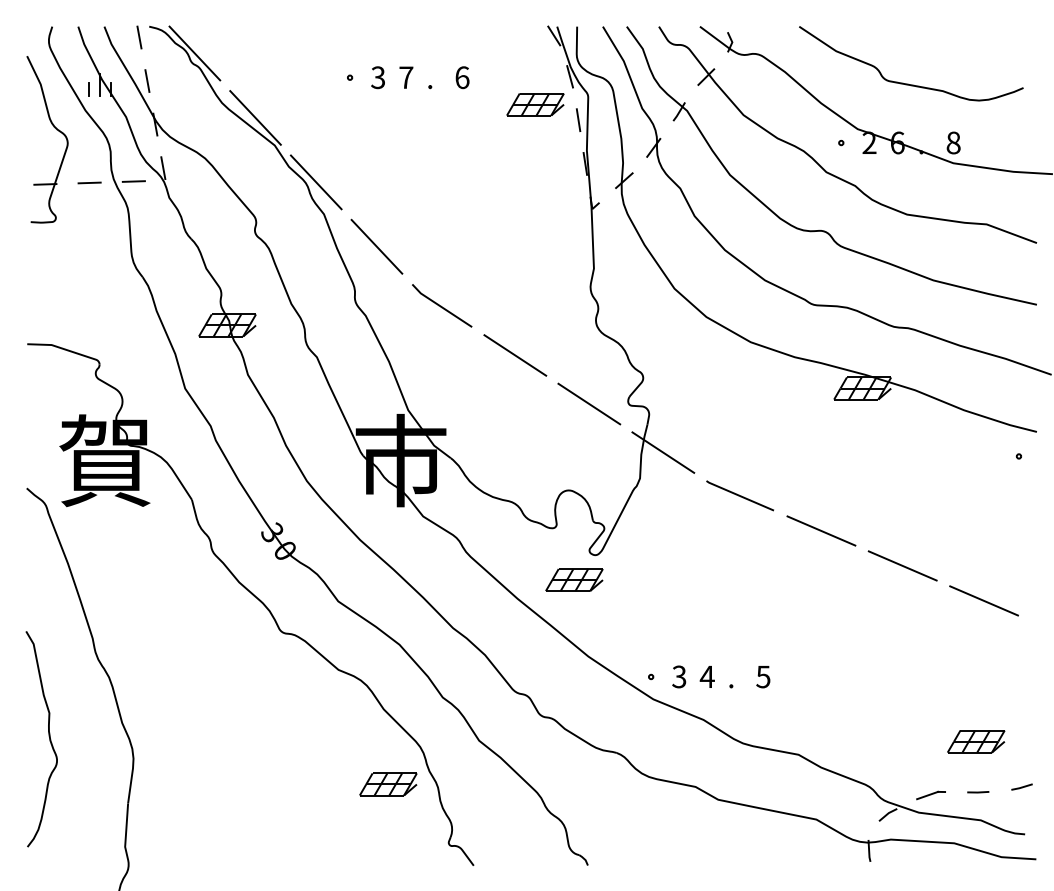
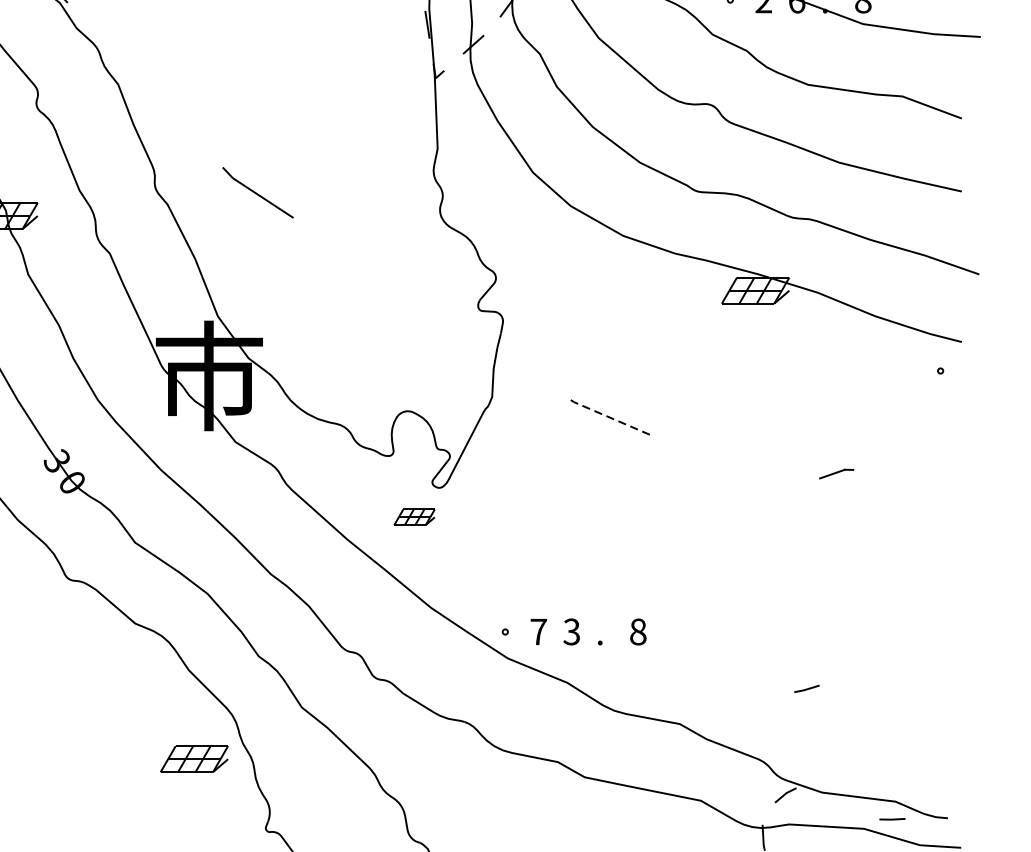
line: (315, 182) -> (108, 46), removed
line: (376, 246) -> (180, 122), removed
line: (515, 355) -> (344, 251), removed
line: (589, 403) -> (432, 308), removed
line: (663, 452) -> (519, 366), removed
line: (739, 495) -> (609, 417), solid -> dashed
line: (821, 530) -> (706, 458), removed
line: (902, 565) -> (802, 500), removed
part: (574, 579) -> (414, 516), size x0.6
line: (983, 600) -> (898, 541), removed
text: (679, 676) -> (538, 631), 3 -> 7
text: (706, 676) -> (570, 631), 4 -> 3
text: (763, 676) -> (638, 631), 5 -> 8
part: (976, 741) -> (890, 708), removed
line: (1021, 786) -> (806, 688), moved
line: (978, 792) -> (892, 819), moved
part: (930, 795) -> (835, 474), moved

